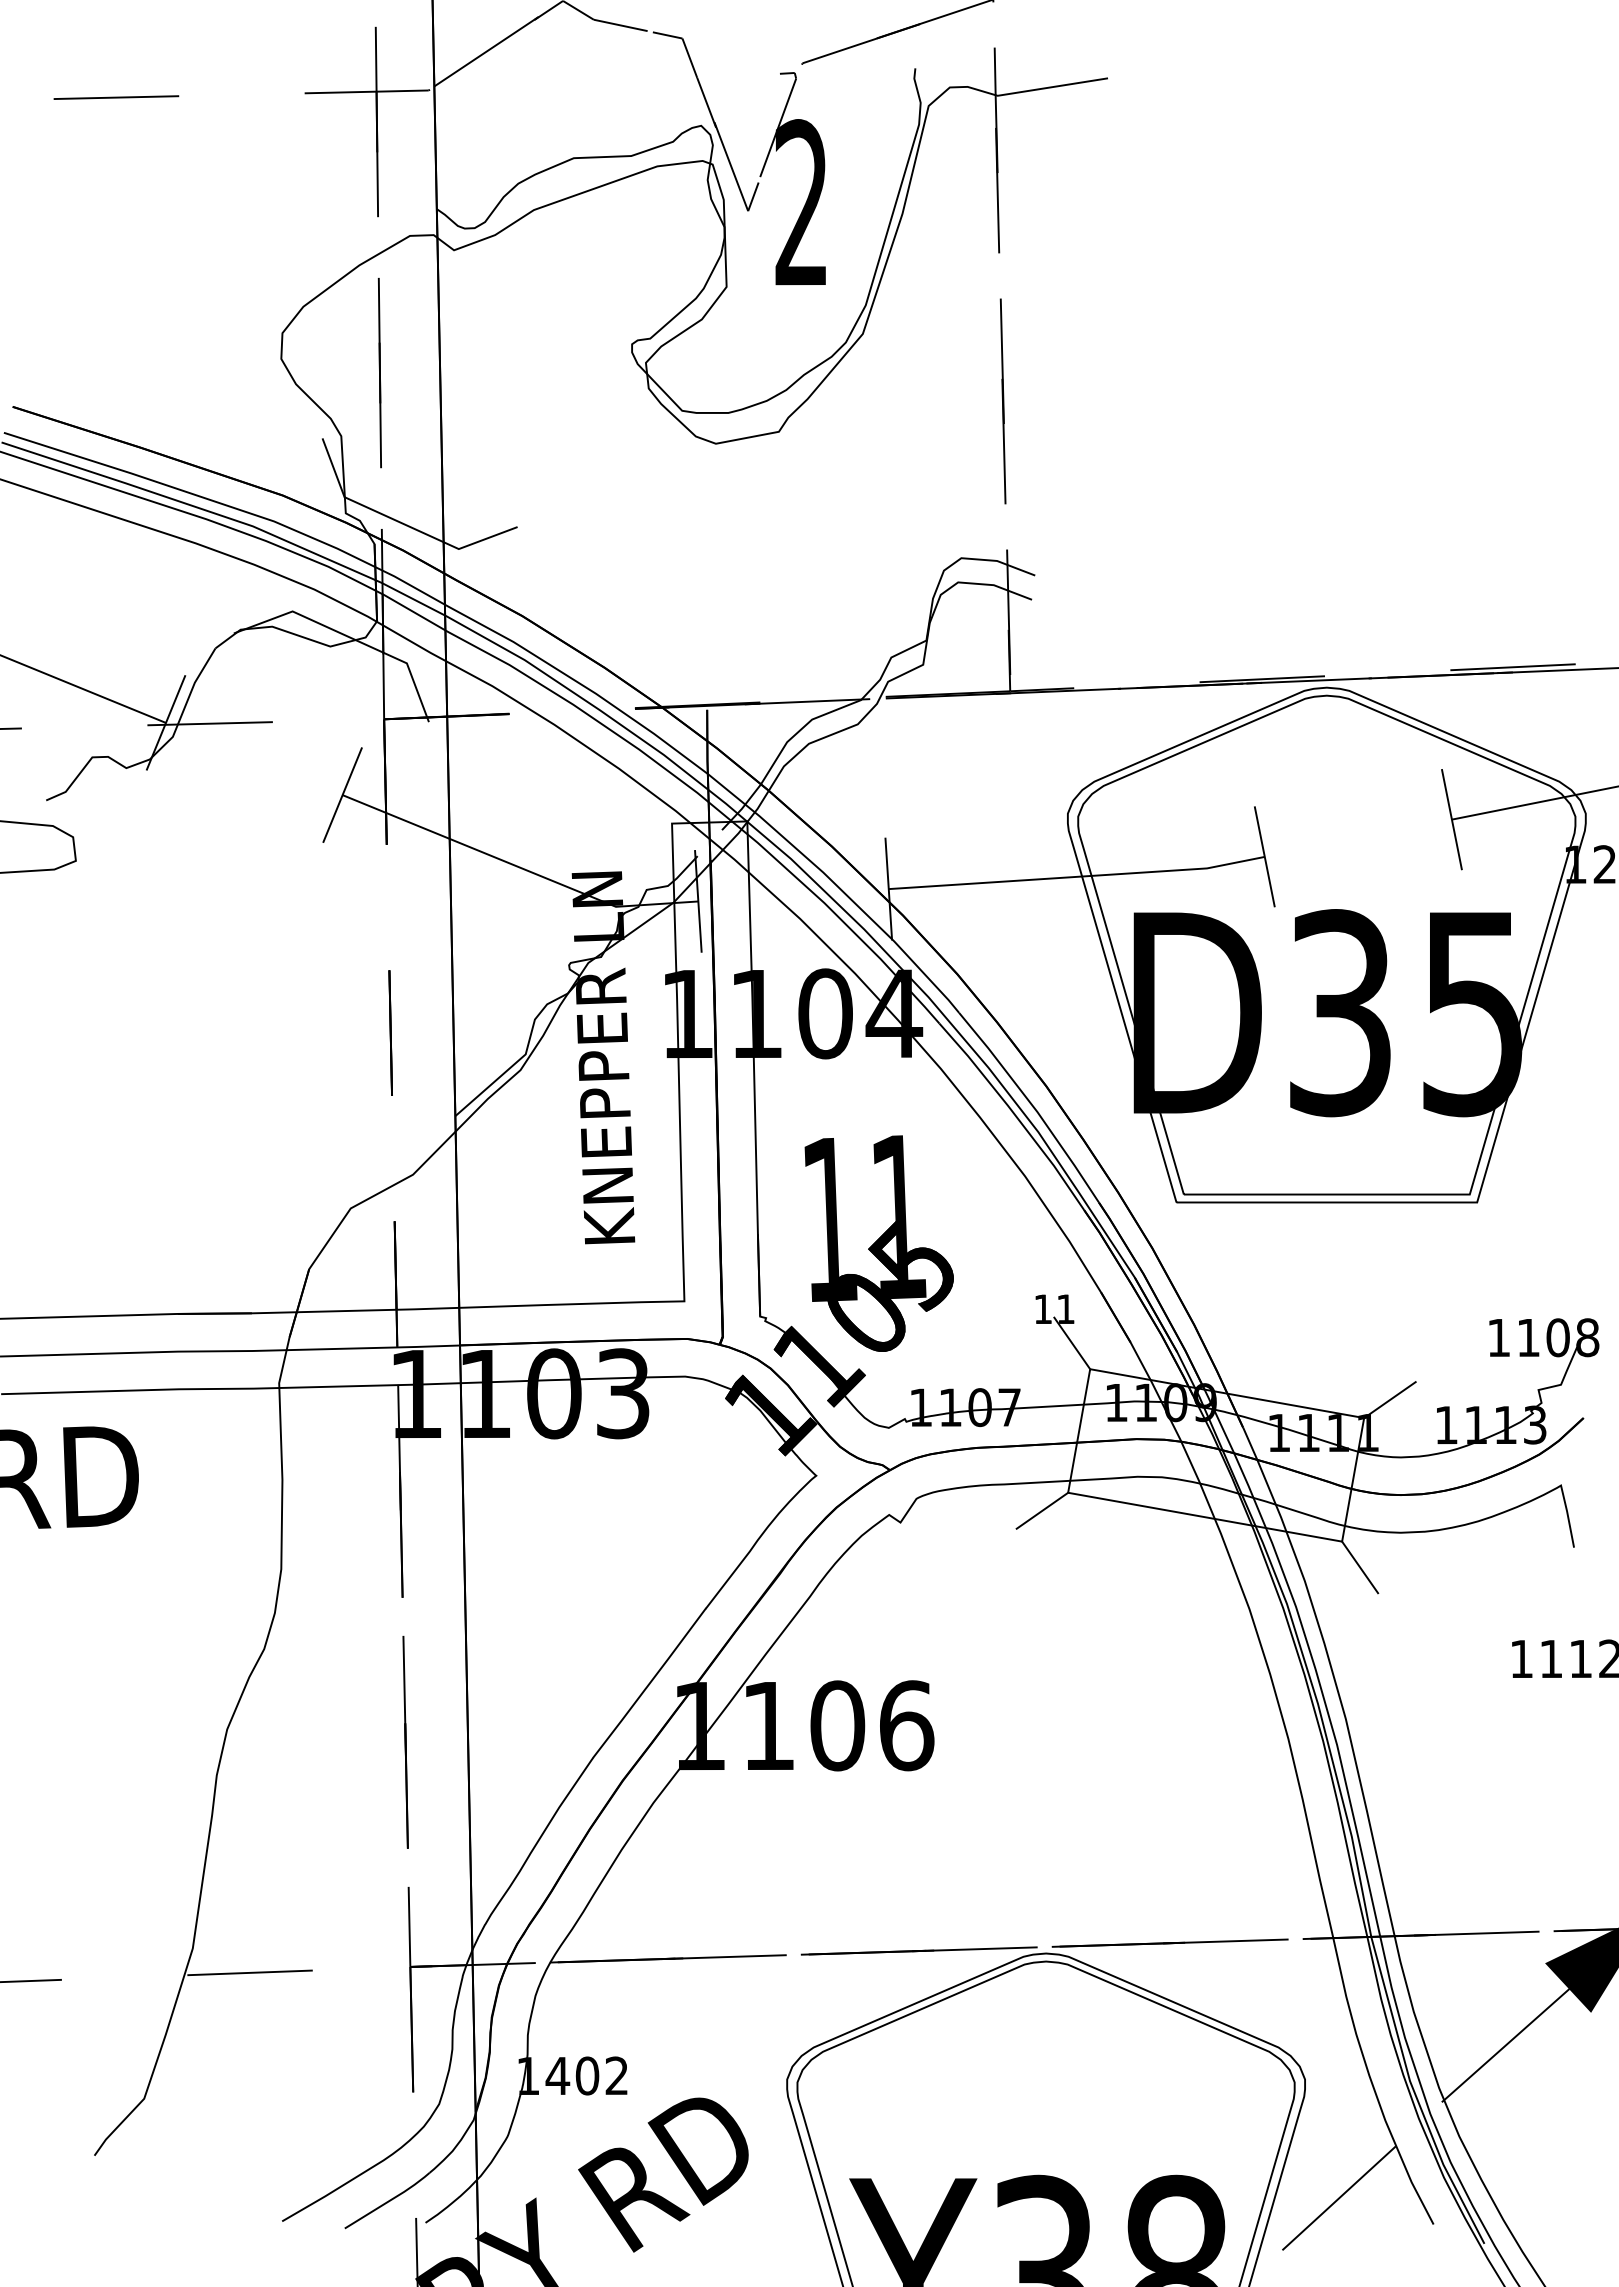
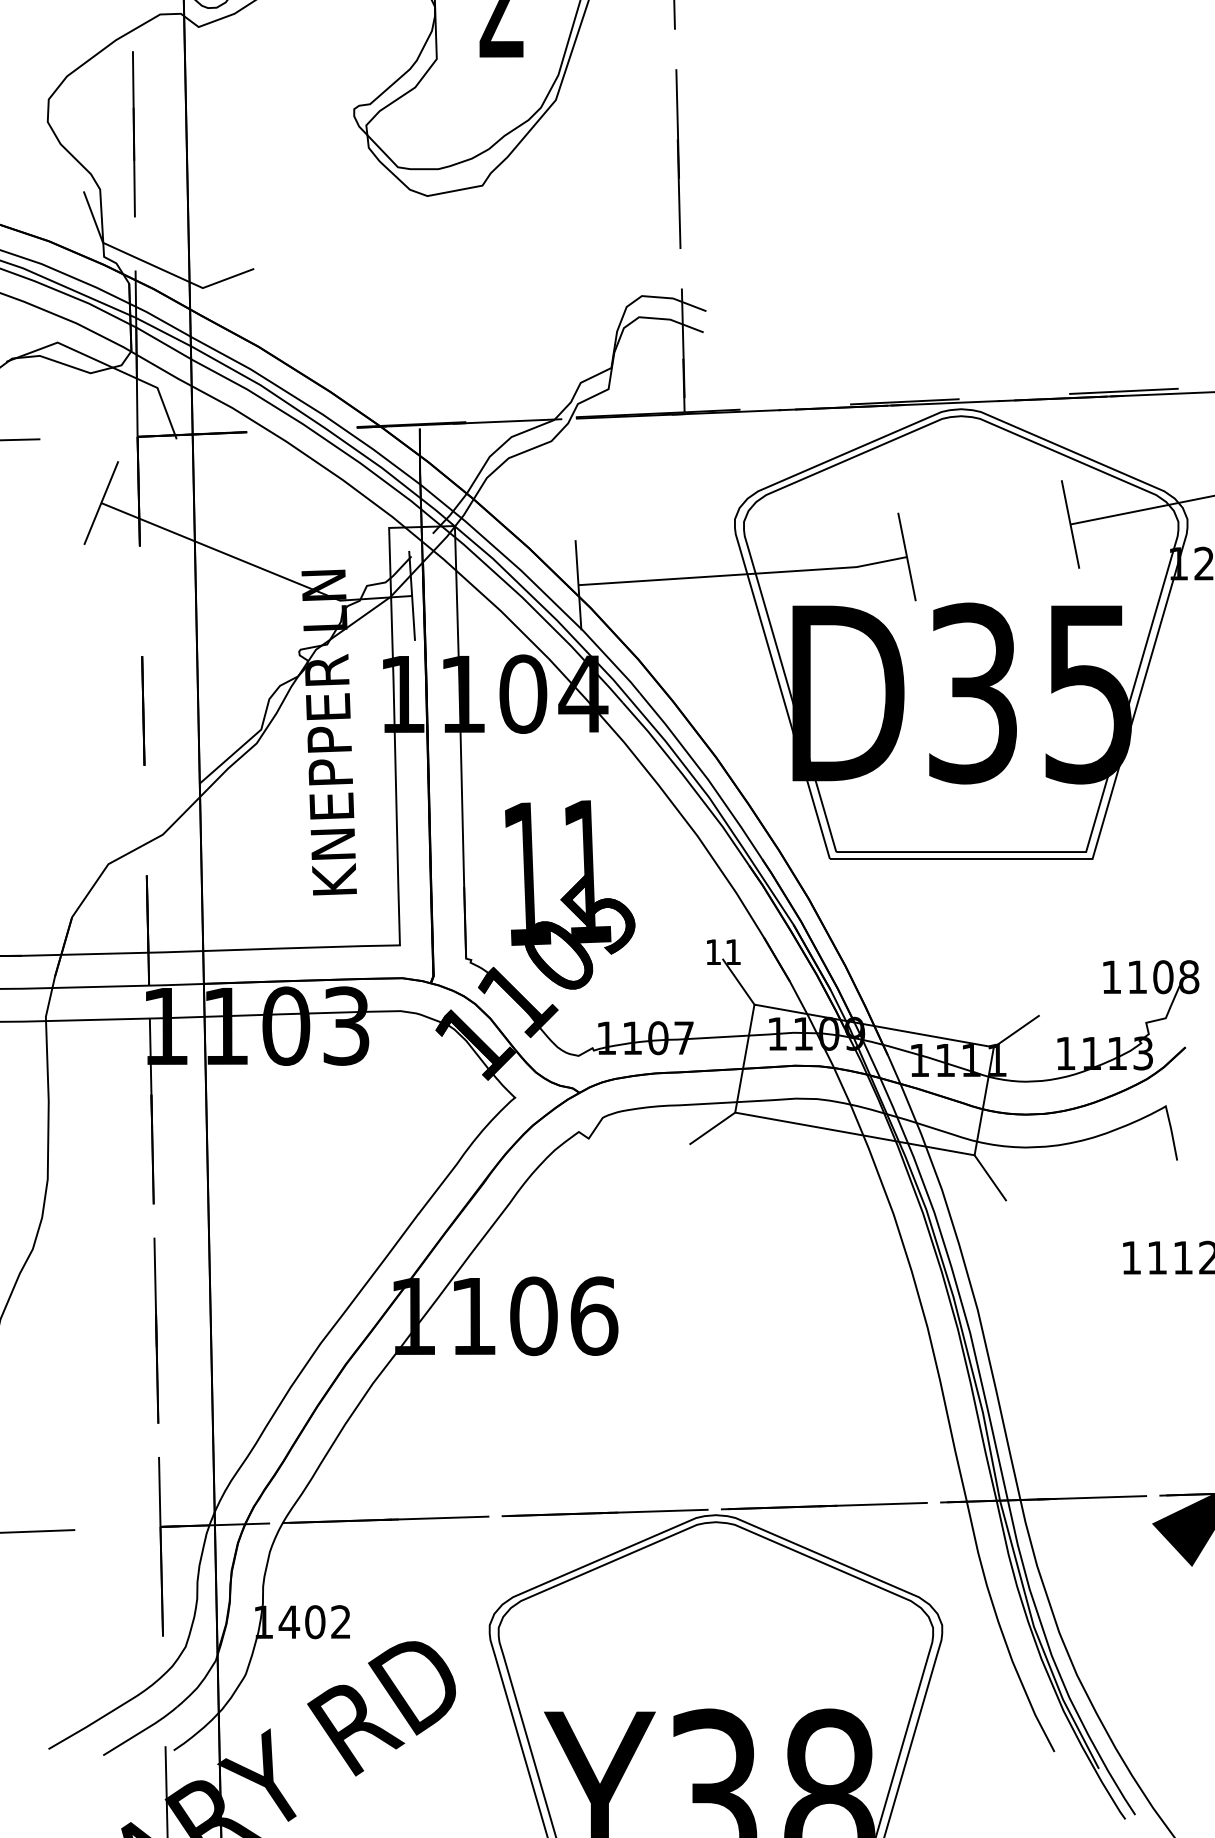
line: (1505, 2045) -> (1117, 1595), removed
line: (1339, 2197) -> (972, 1728), removed

